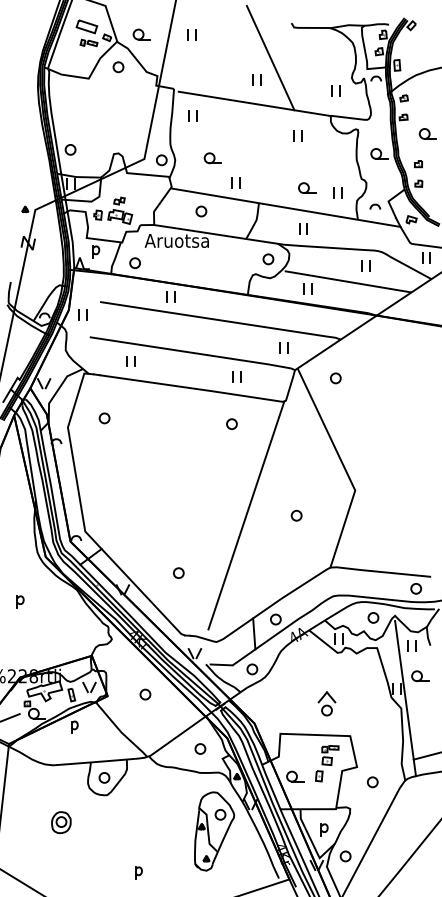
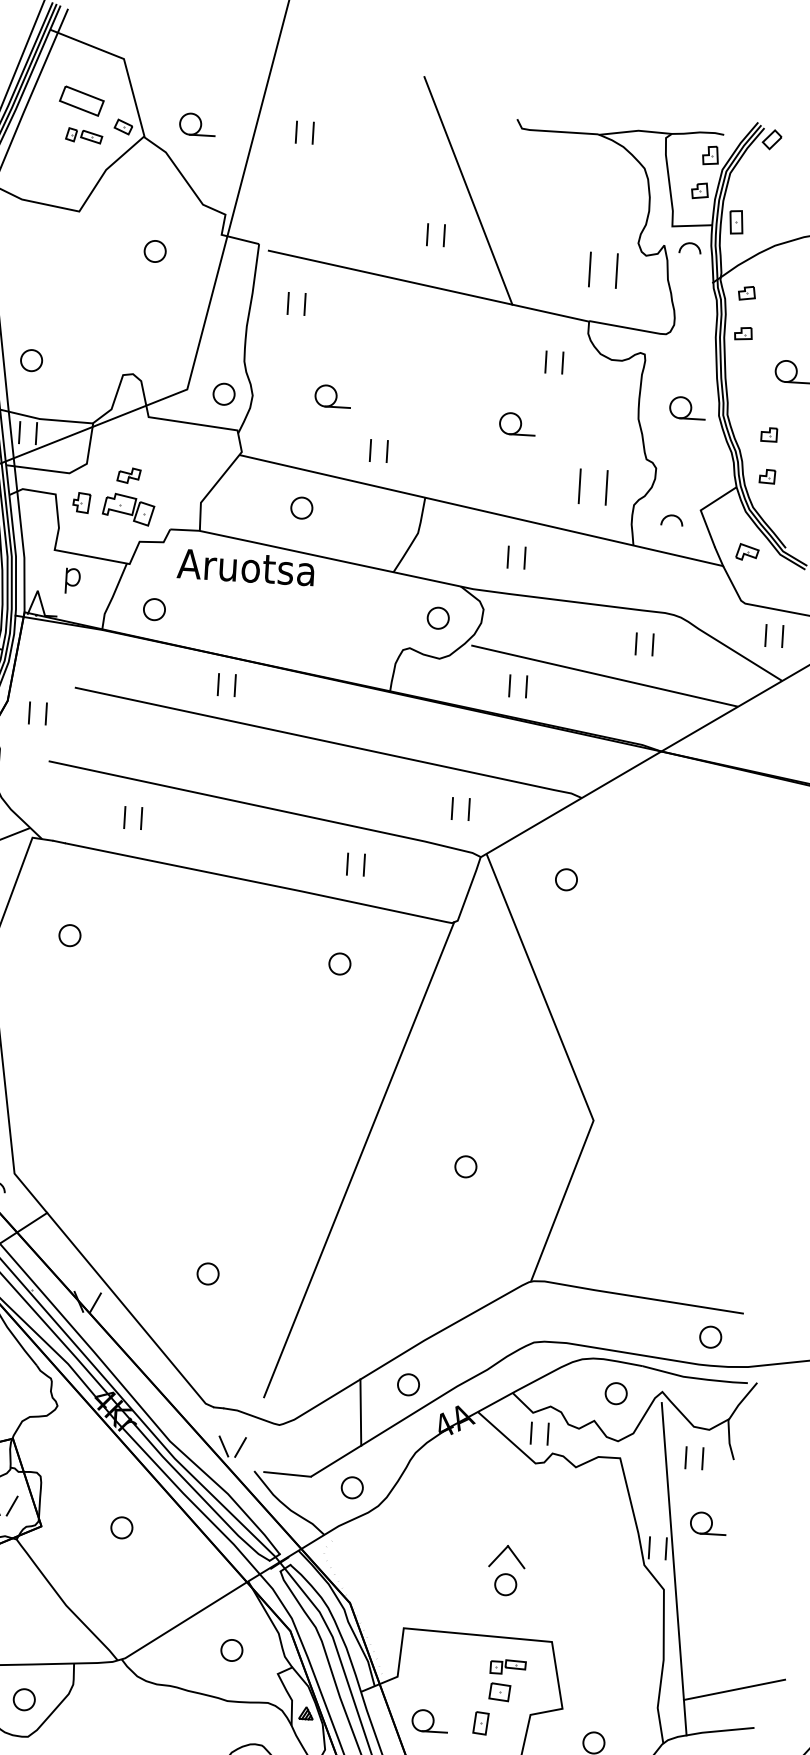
part: (118, 67) -> (155, 251), moved
part: (335, 90) -> (602, 267), size x1.6
part: (297, 135) -> (553, 360), moved
part: (307, 187) -> (518, 422), moved
part: (337, 192) -> (593, 484), size x1.6

